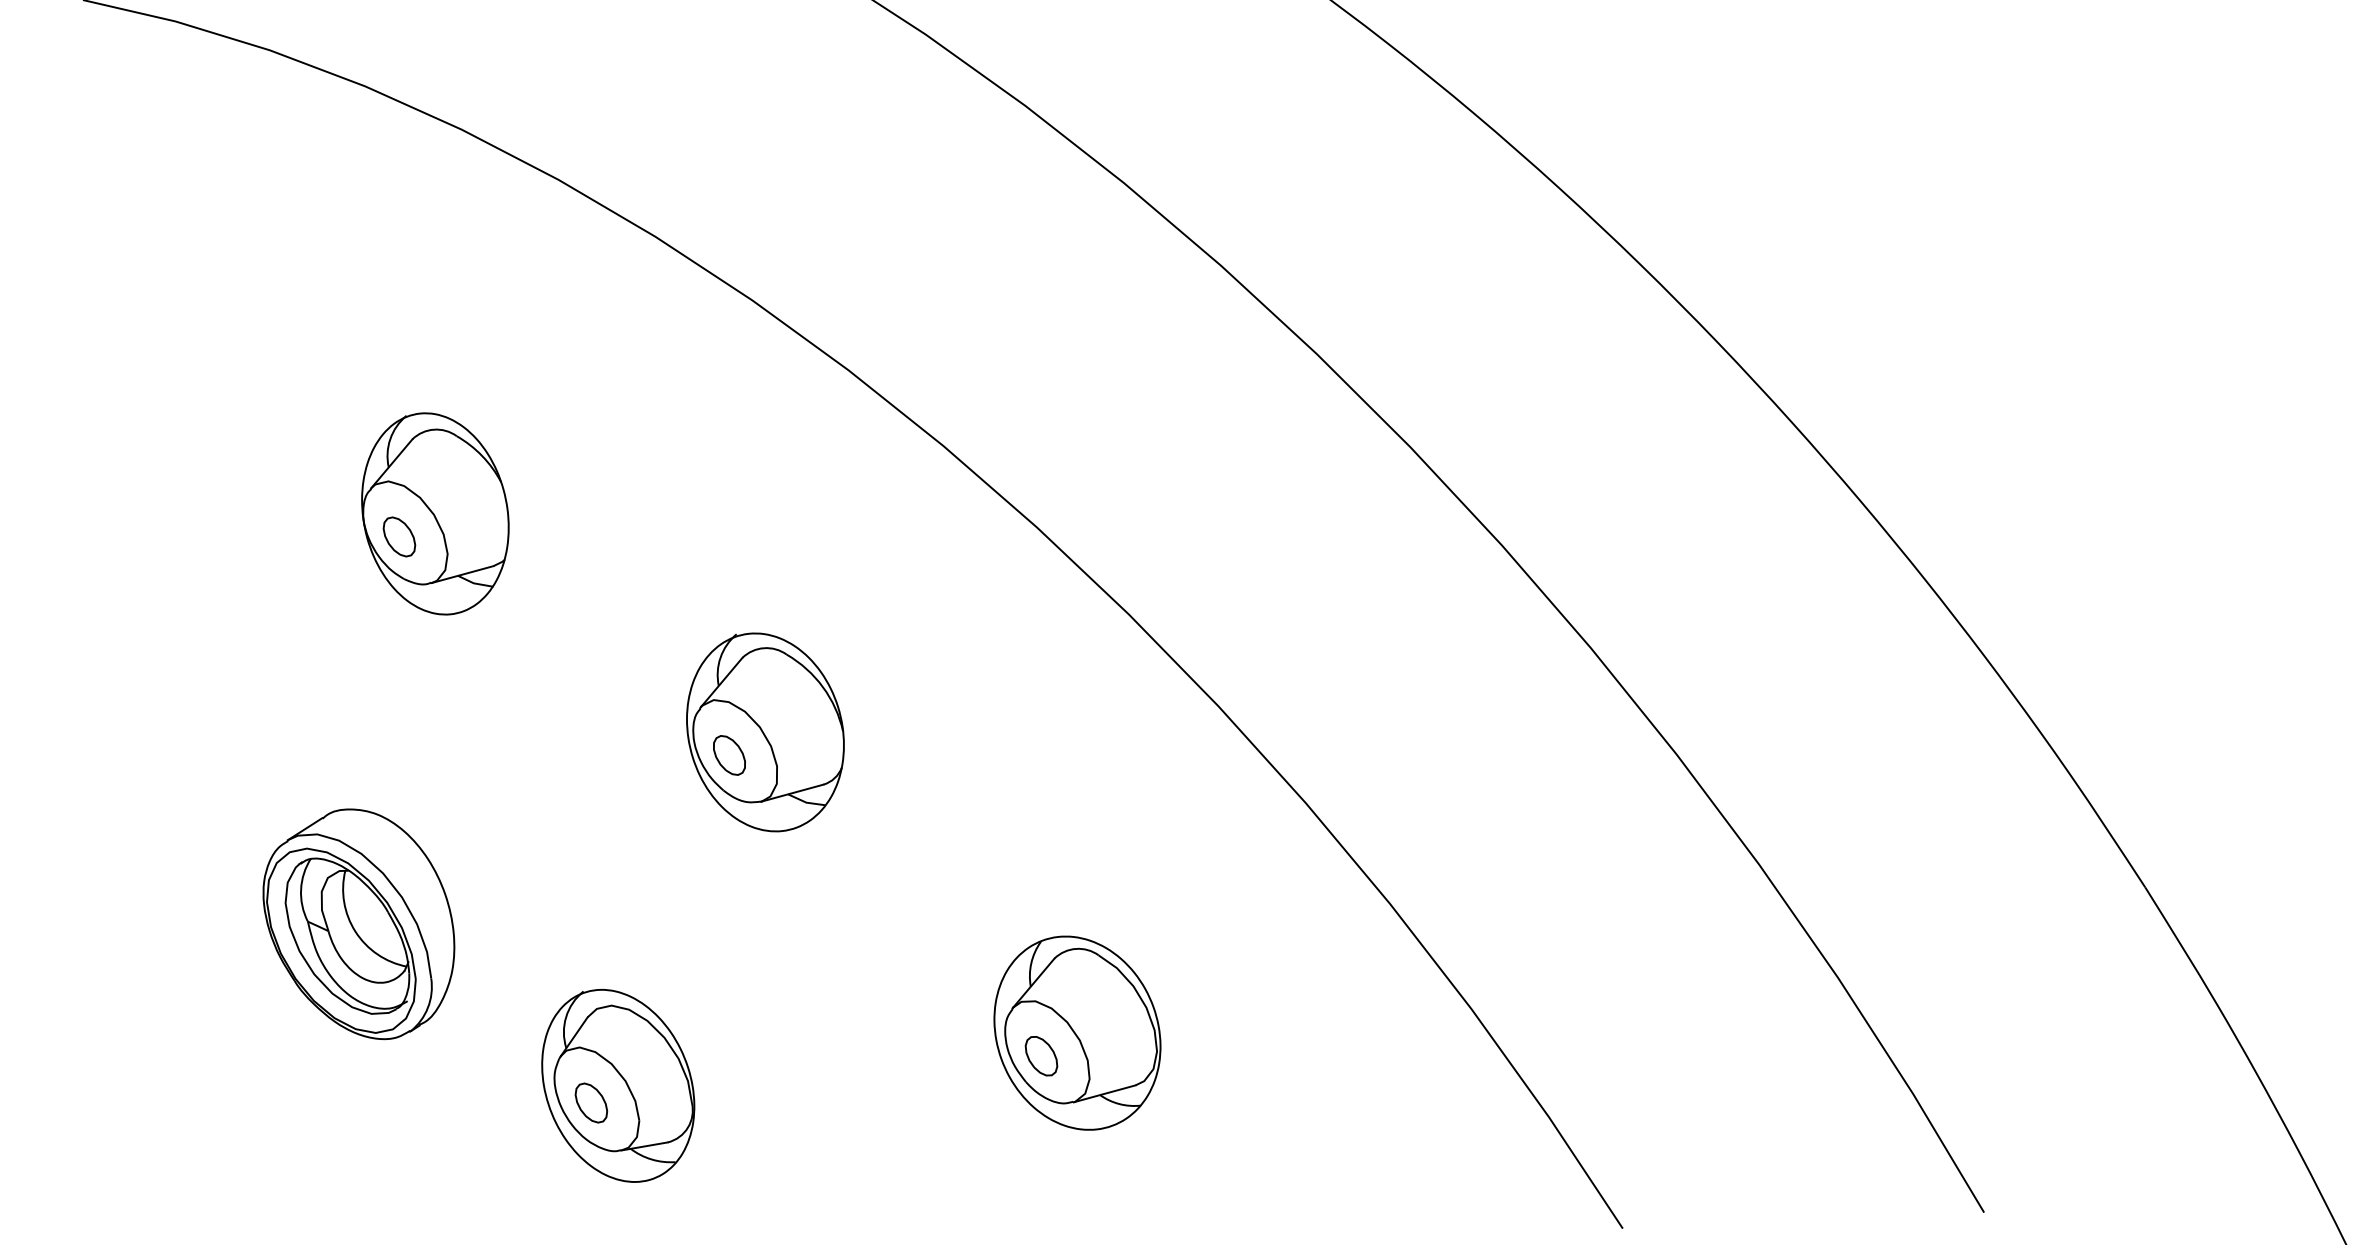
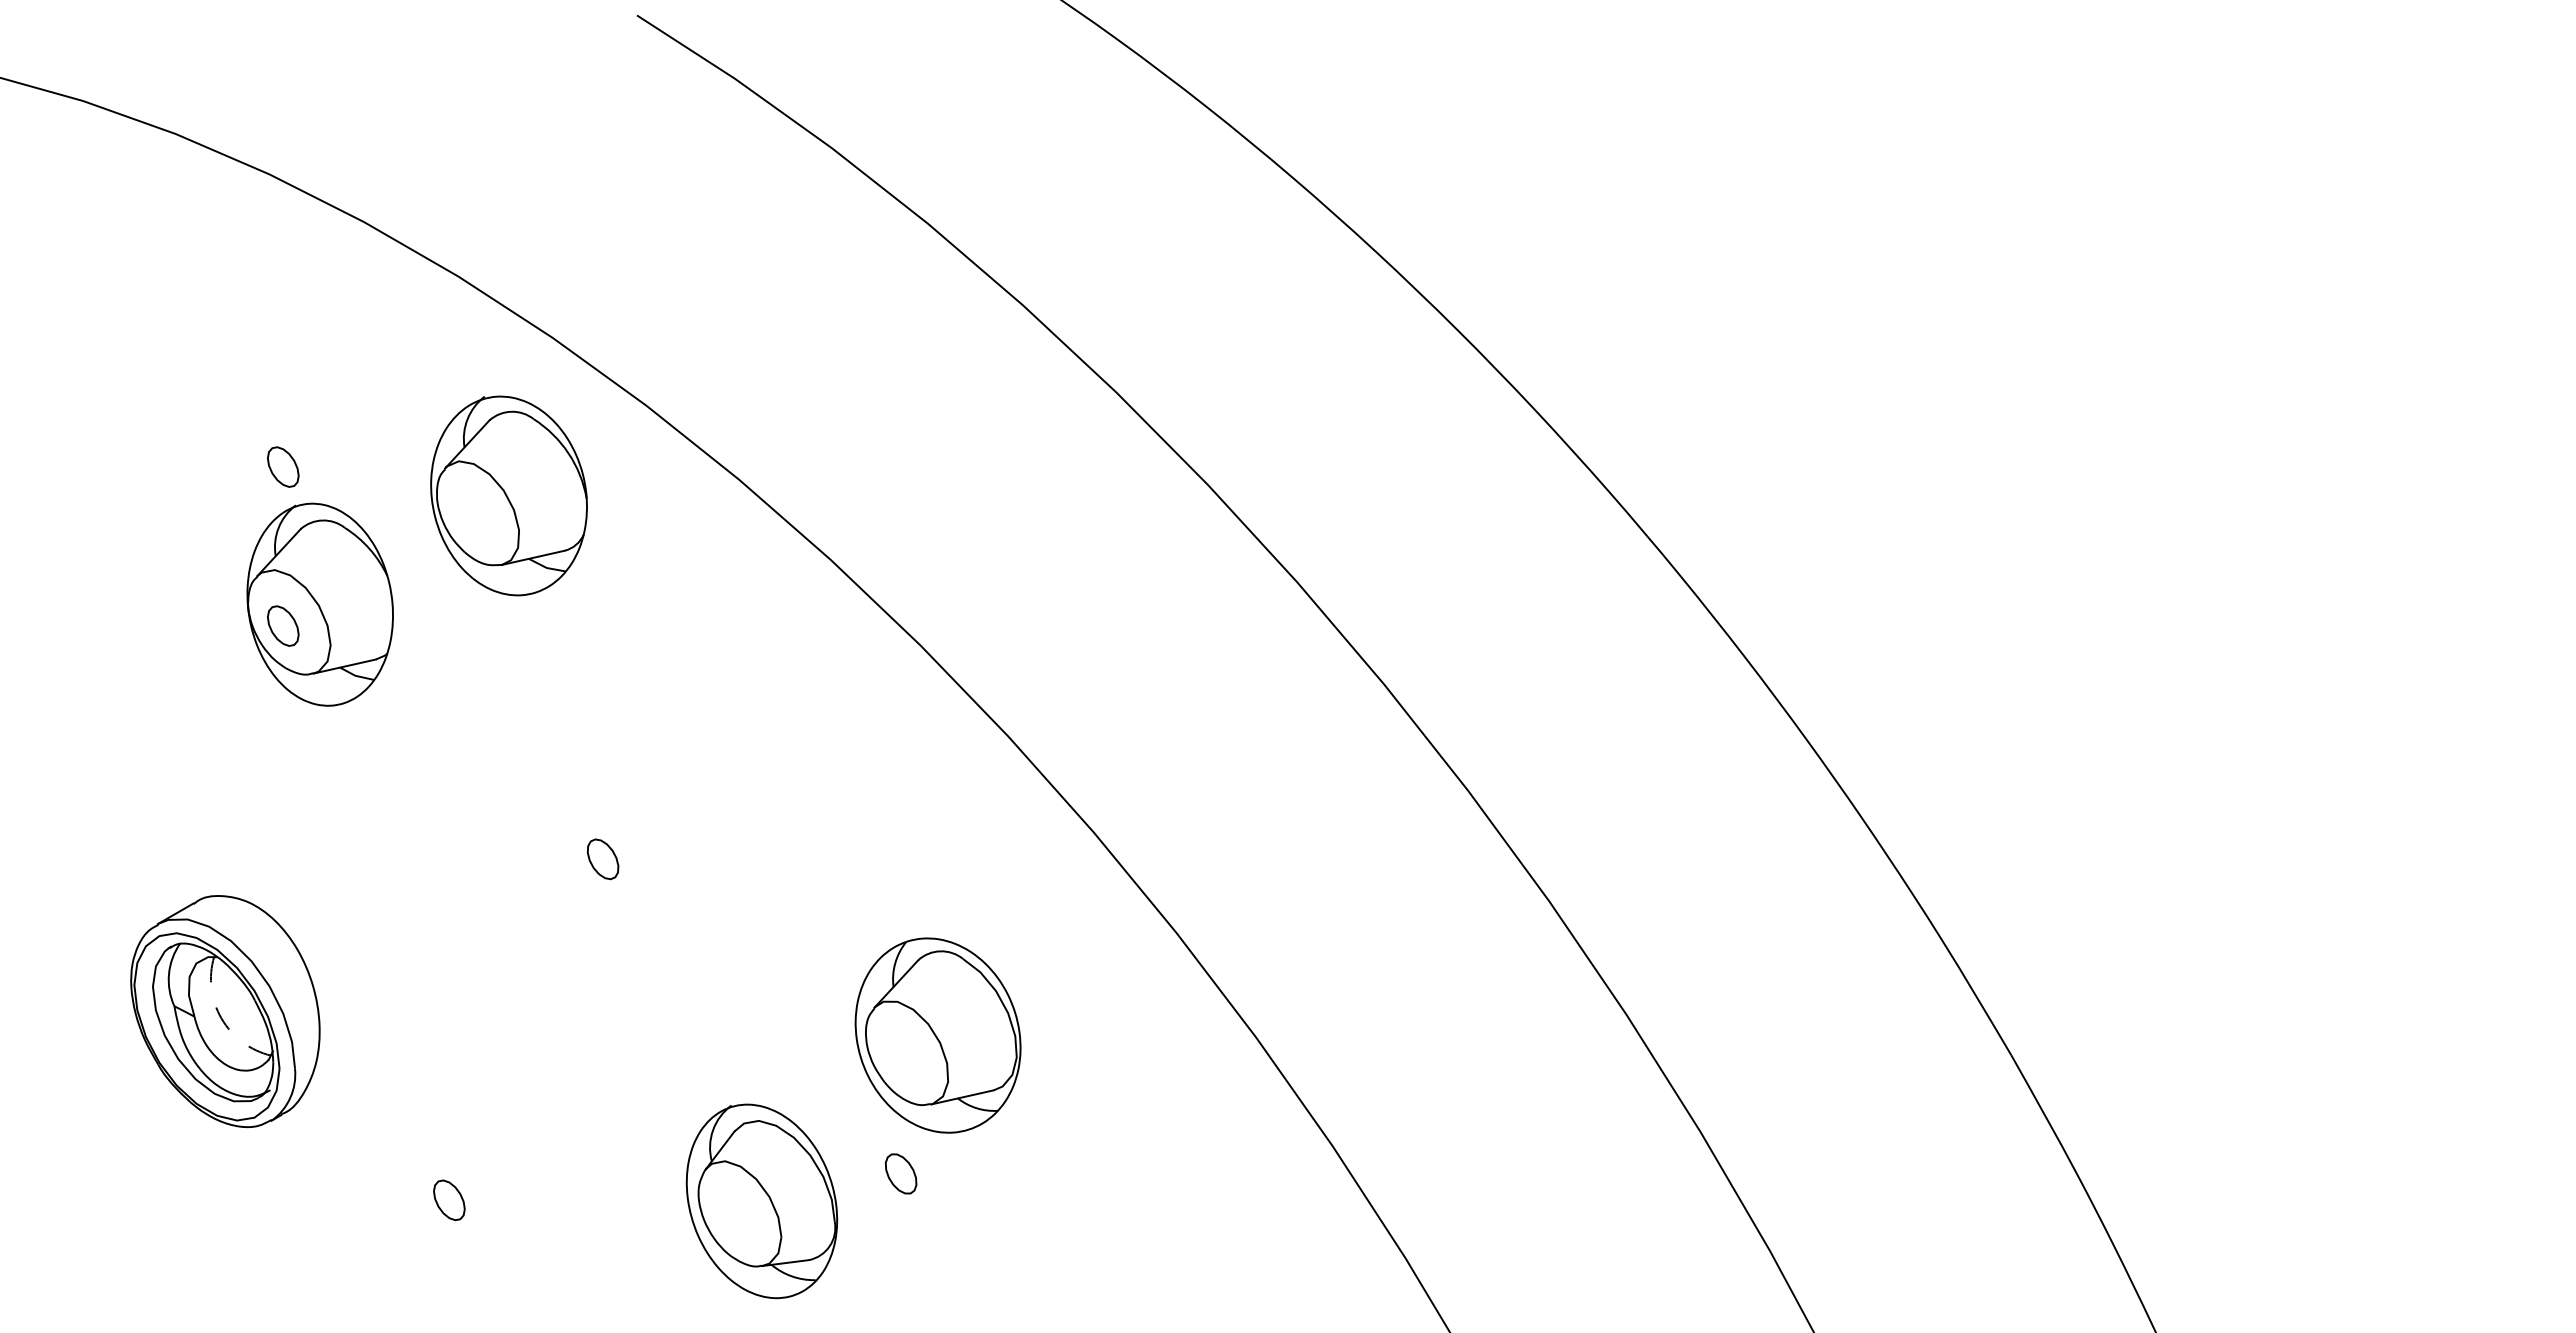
part: (392, 377) -> (283, 466), added
part: (764, 731) -> (508, 495), moved
arc: (355, 931) -> (221, 1018), solid -> dashed
part: (1076, 1033) -> (937, 1035), moved
part: (617, 1086) -> (761, 1201), moved

